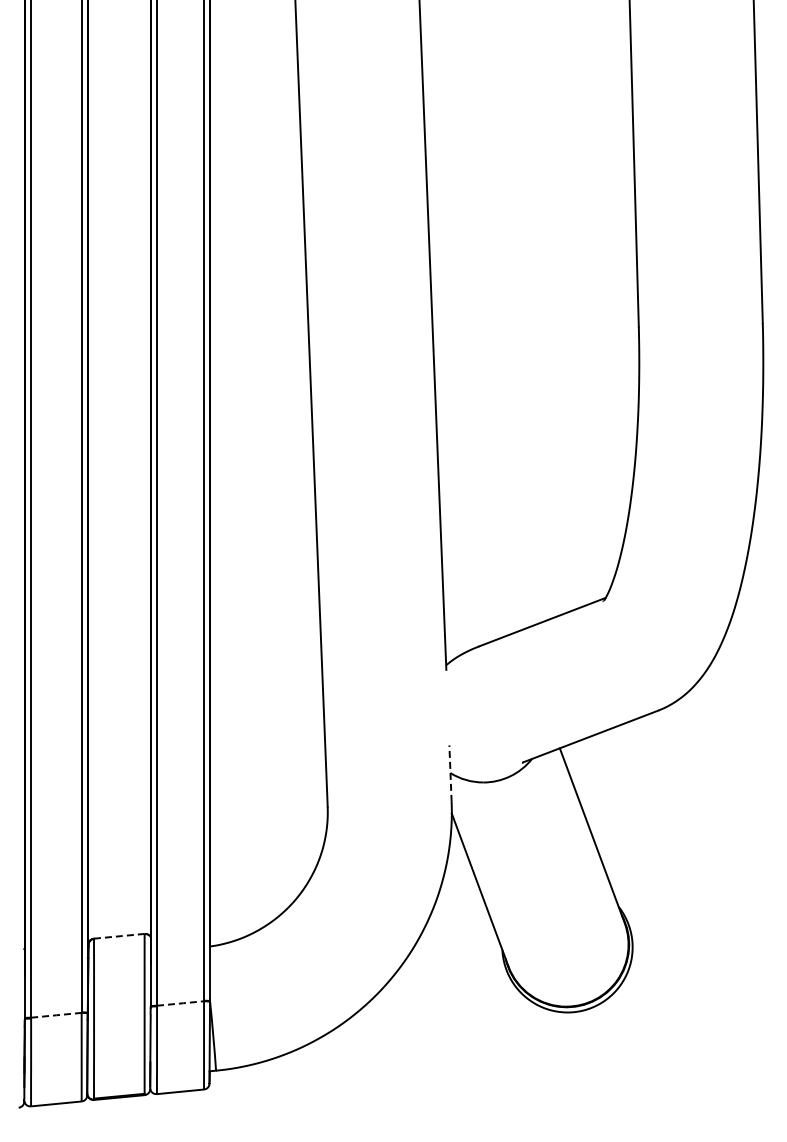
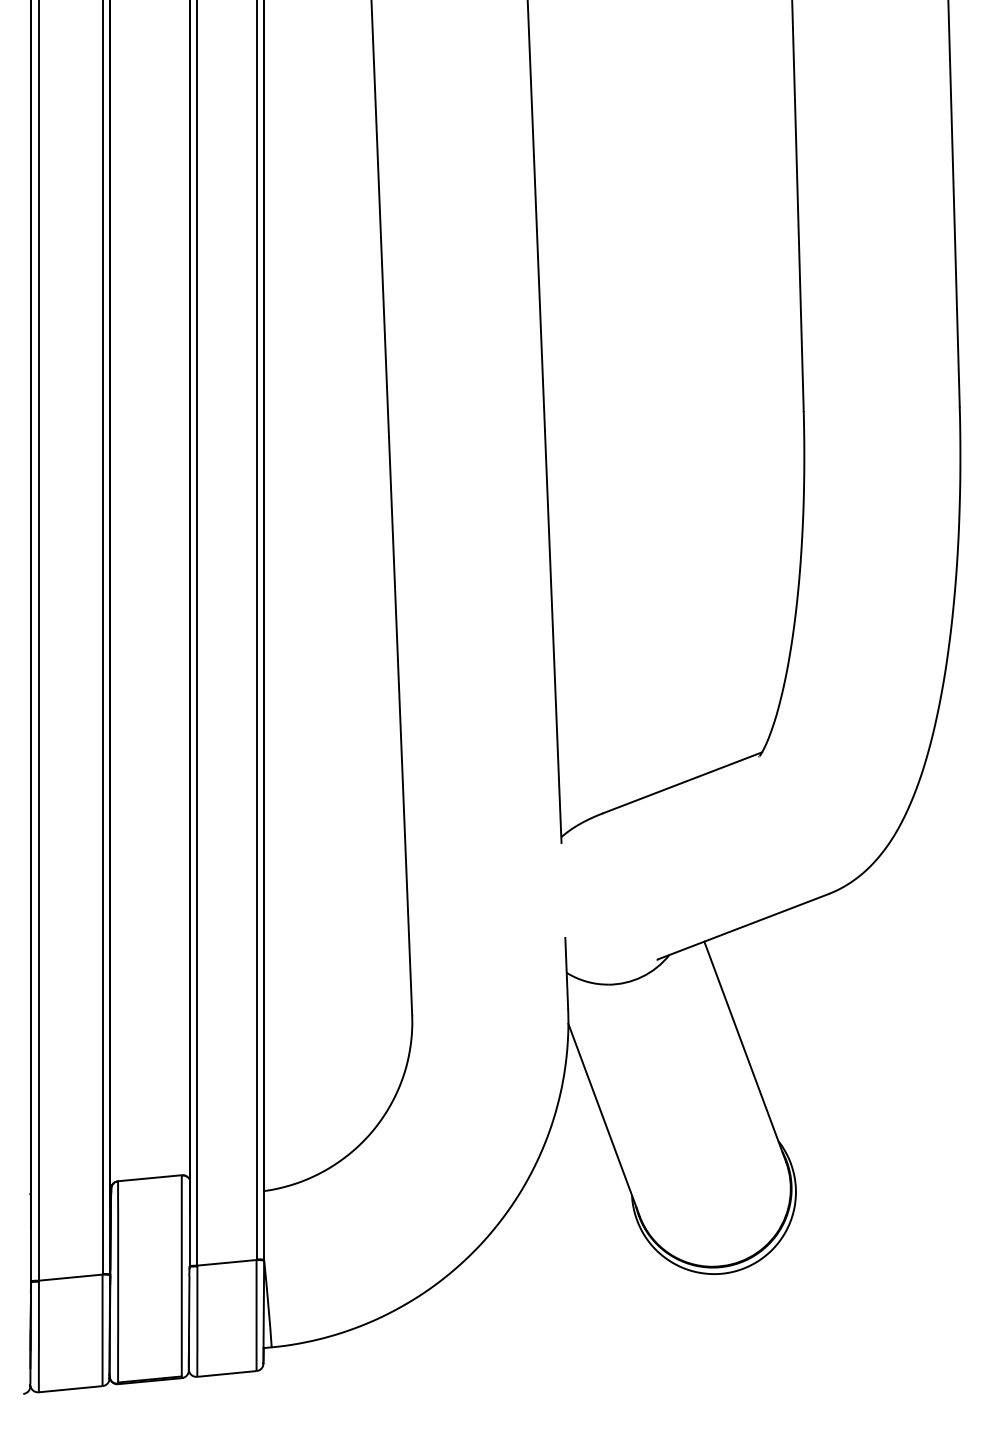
line: (450, 773) -> (566, 973), dashed -> solid
line: (120, 936) -> (151, 1178), dashed -> solid
line: (181, 1003) -> (228, 1262), dashed -> solid
line: (56, 1015) -> (70, 1277), dashed -> solid

